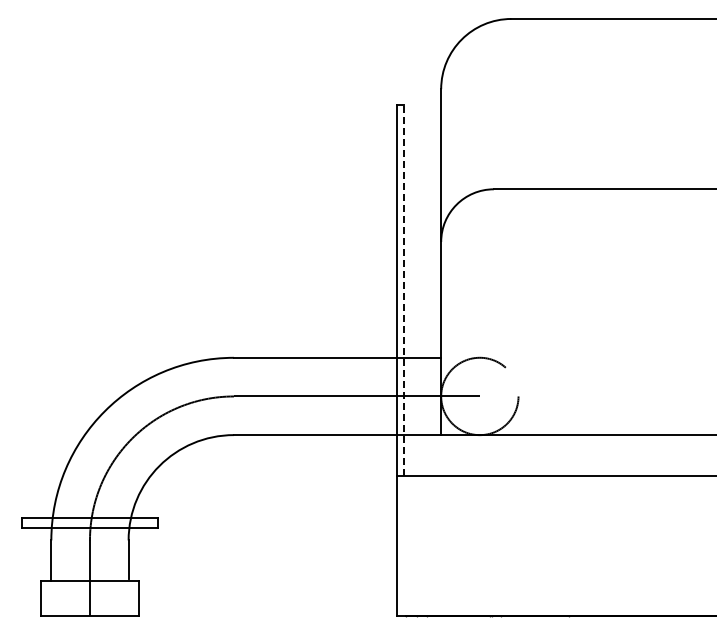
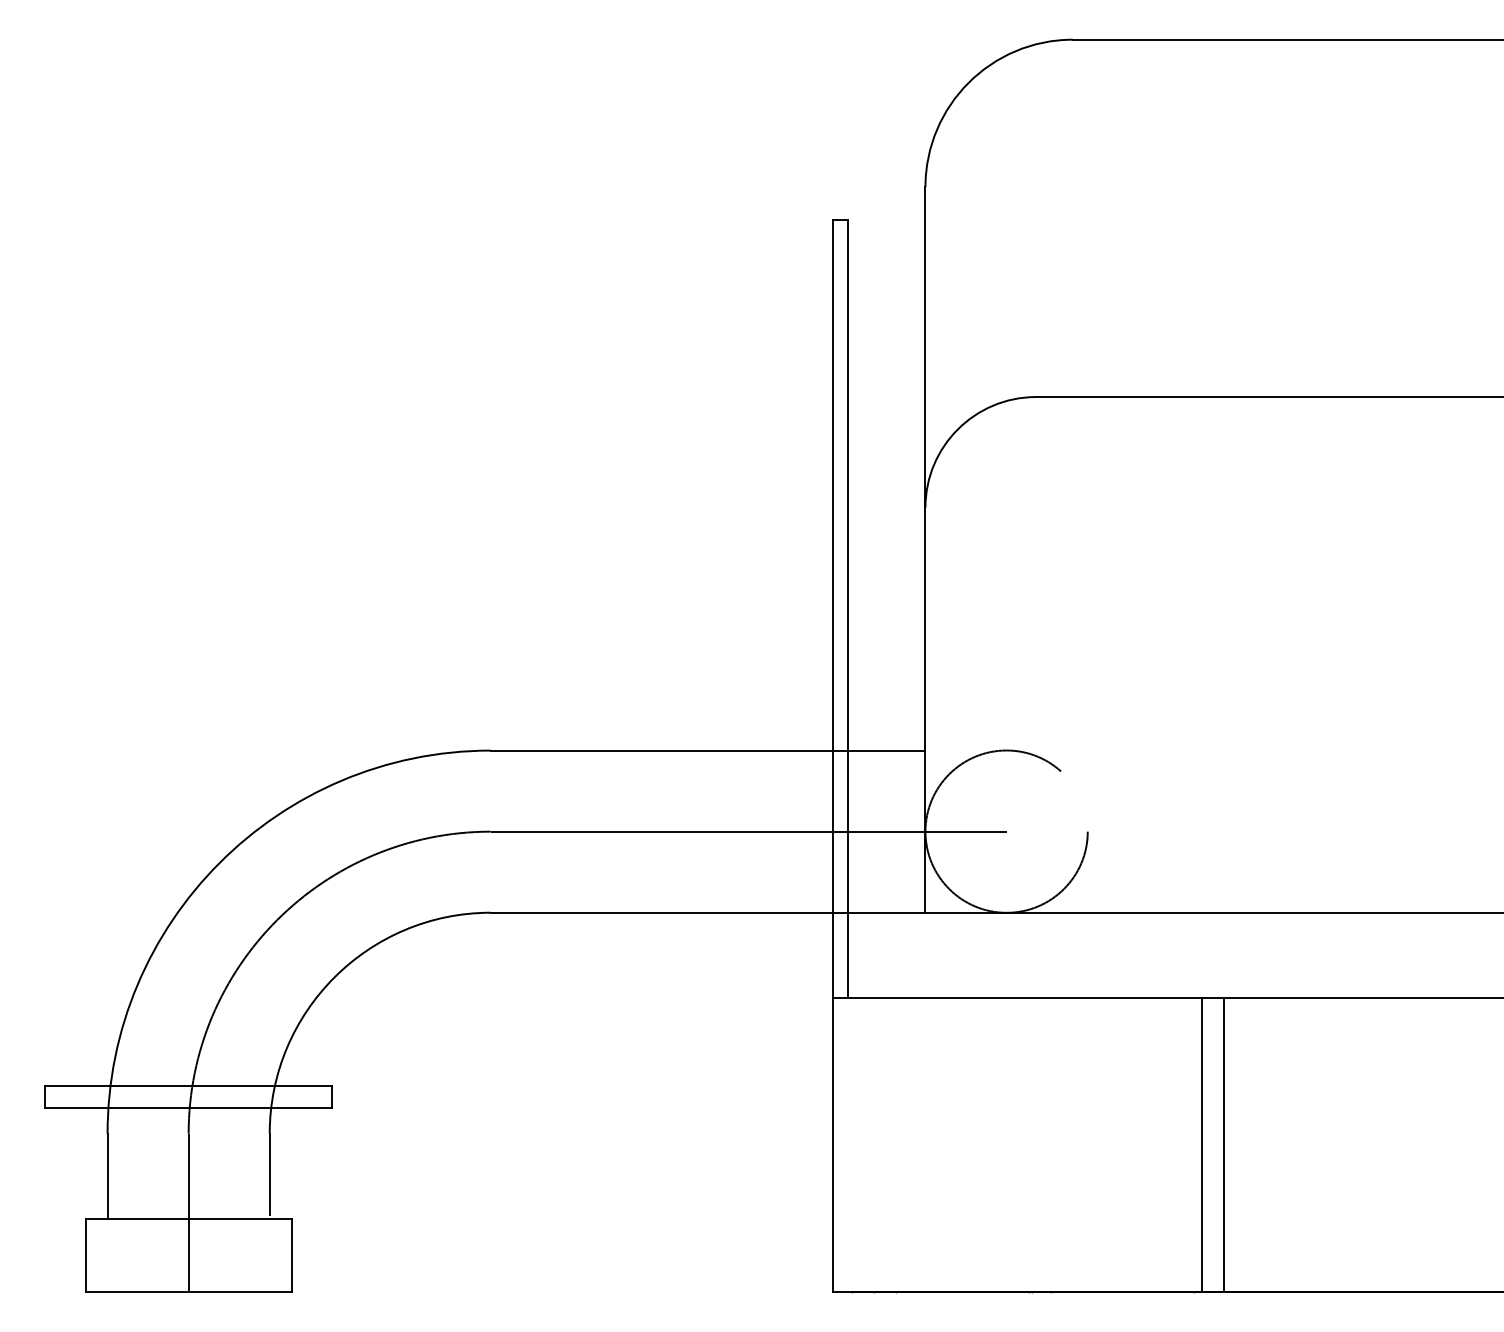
line: (404, 289) -> (848, 607), dashed -> solid
line: (572, 545) -> (1200, 1144), added
line: (583, 545) -> (1224, 1144), added

